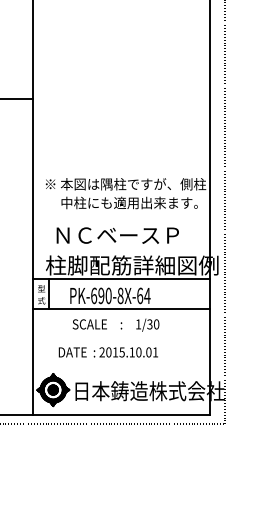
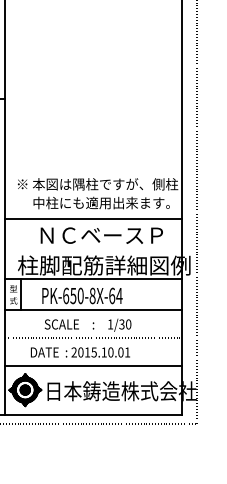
line: (121, 219) -> (93, 219), added
text: (117, 235) -> (101, 235), moved
text: (101, 295) -> (73, 295), PK-690-8X-64 -> PK-650-8X-64
line: (121, 337) -> (93, 337), added
line: (121, 365) -> (93, 365), added

